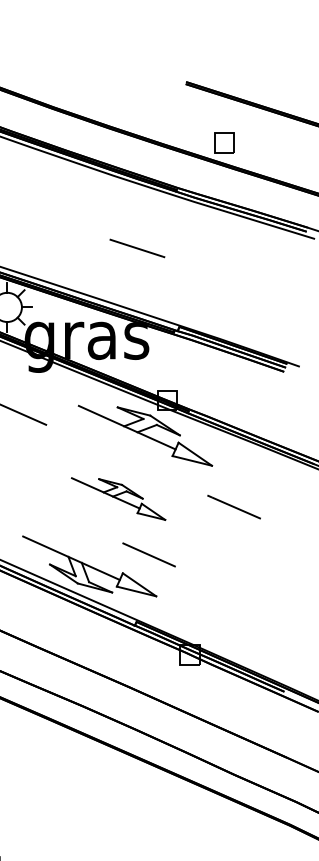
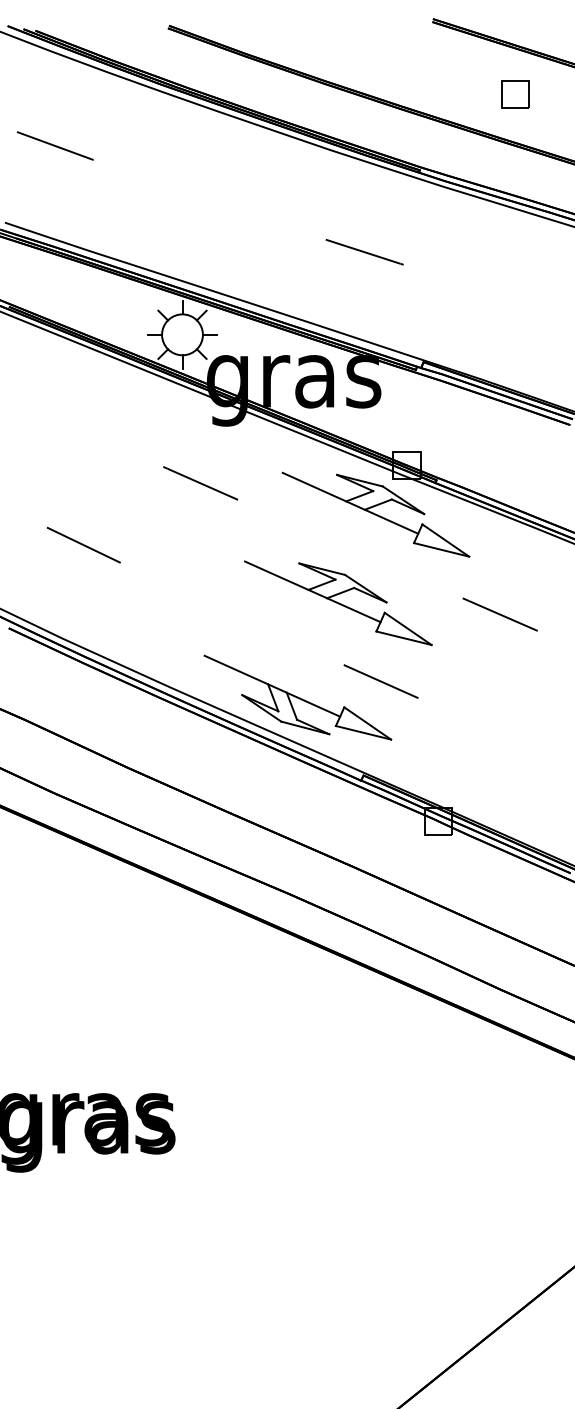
part: (224, 143) -> (515, 94), moved
part: (118, 499) -> (338, 603), size x1.43

